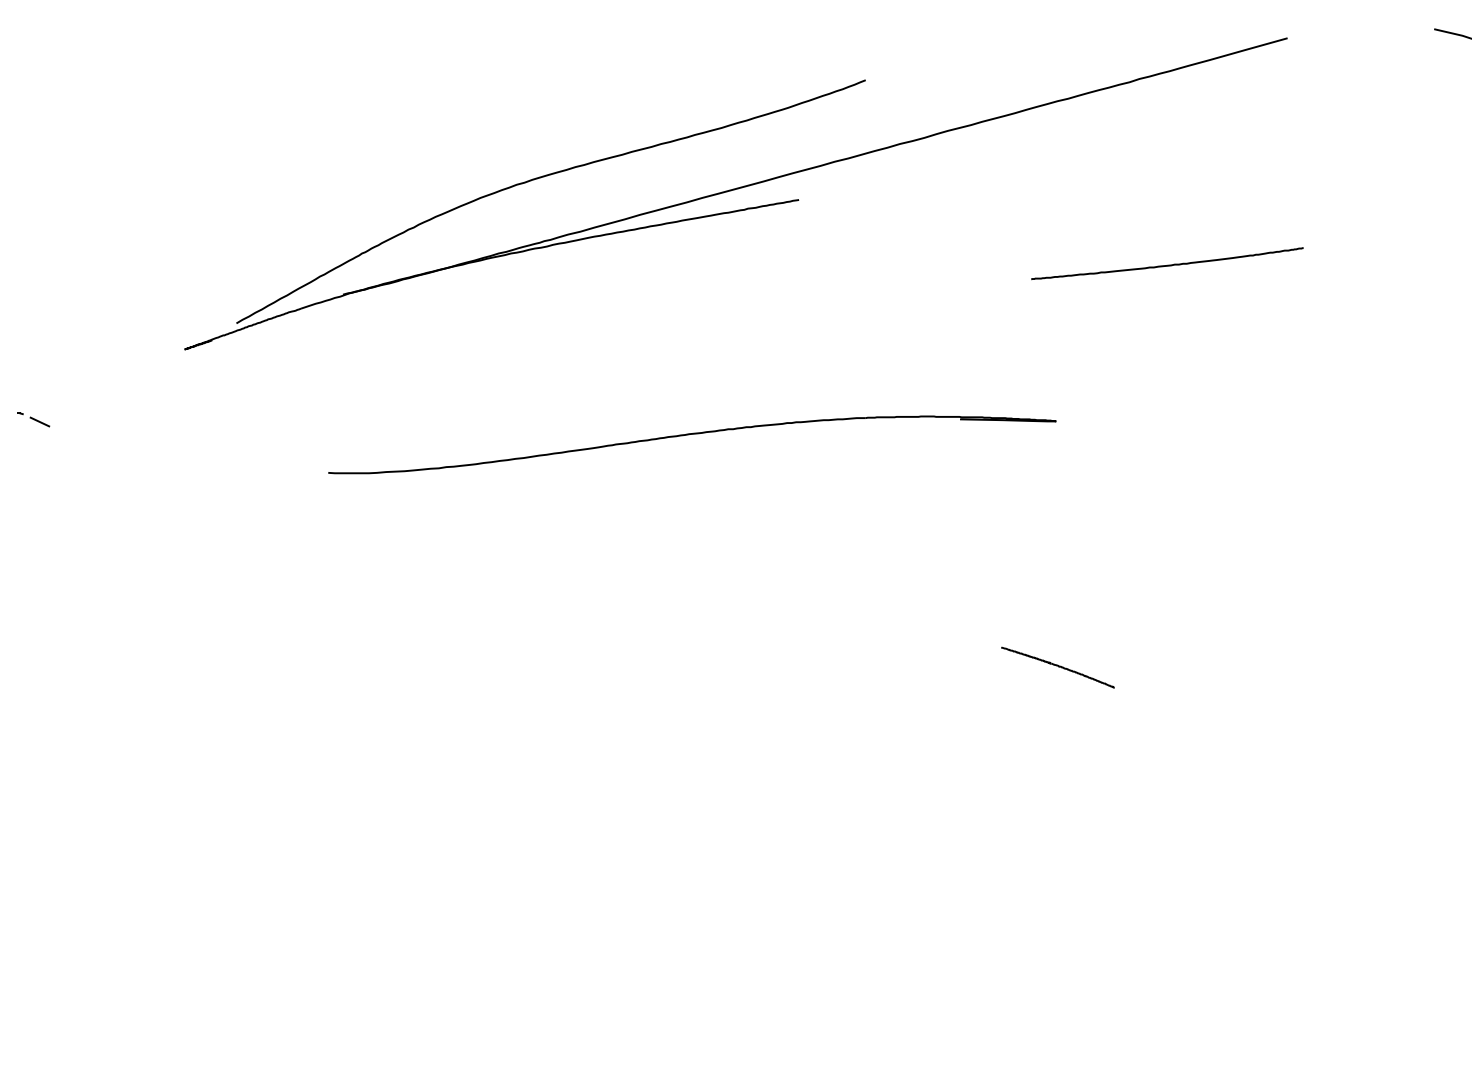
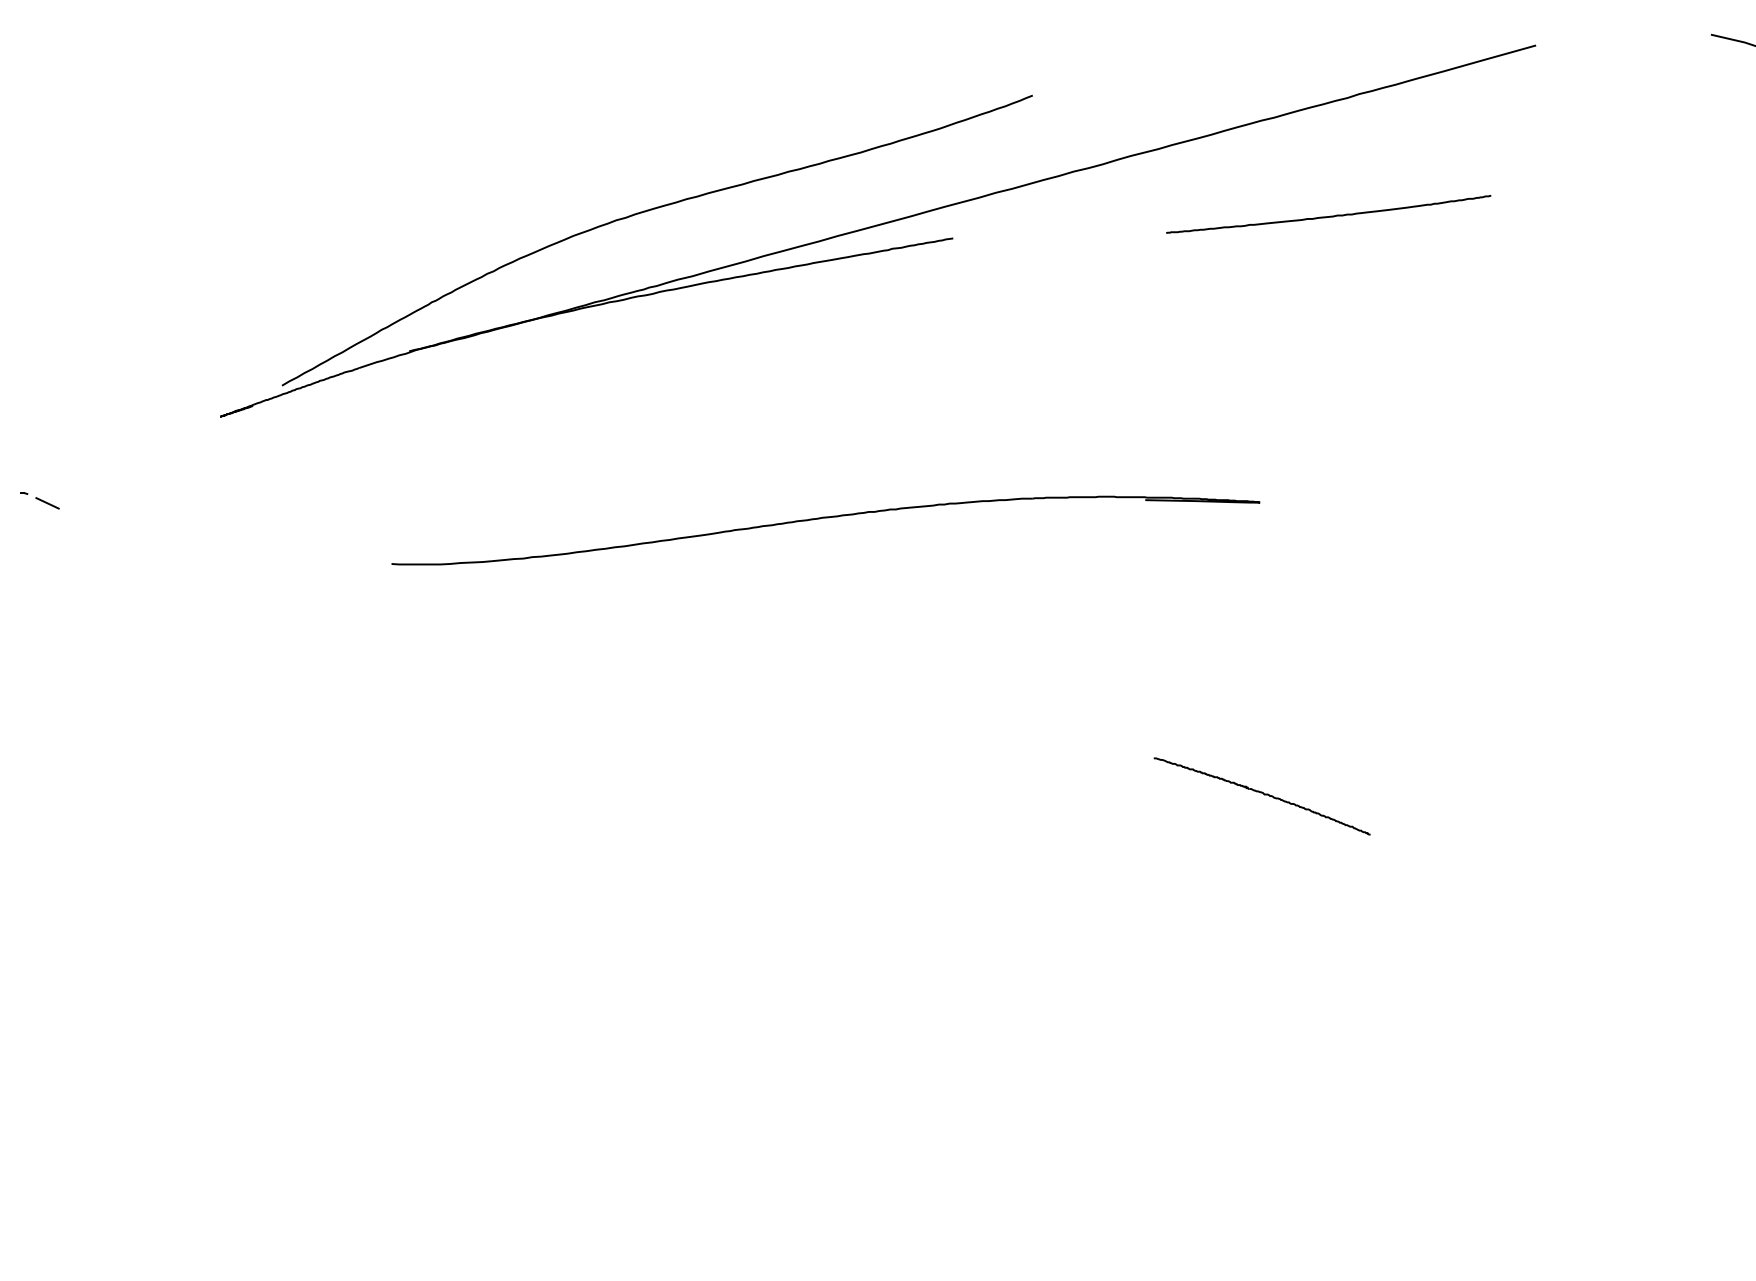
curve: (1167, 265) -> (1328, 216), moved
part: (1057, 667) -> (1261, 796), size x1.6

